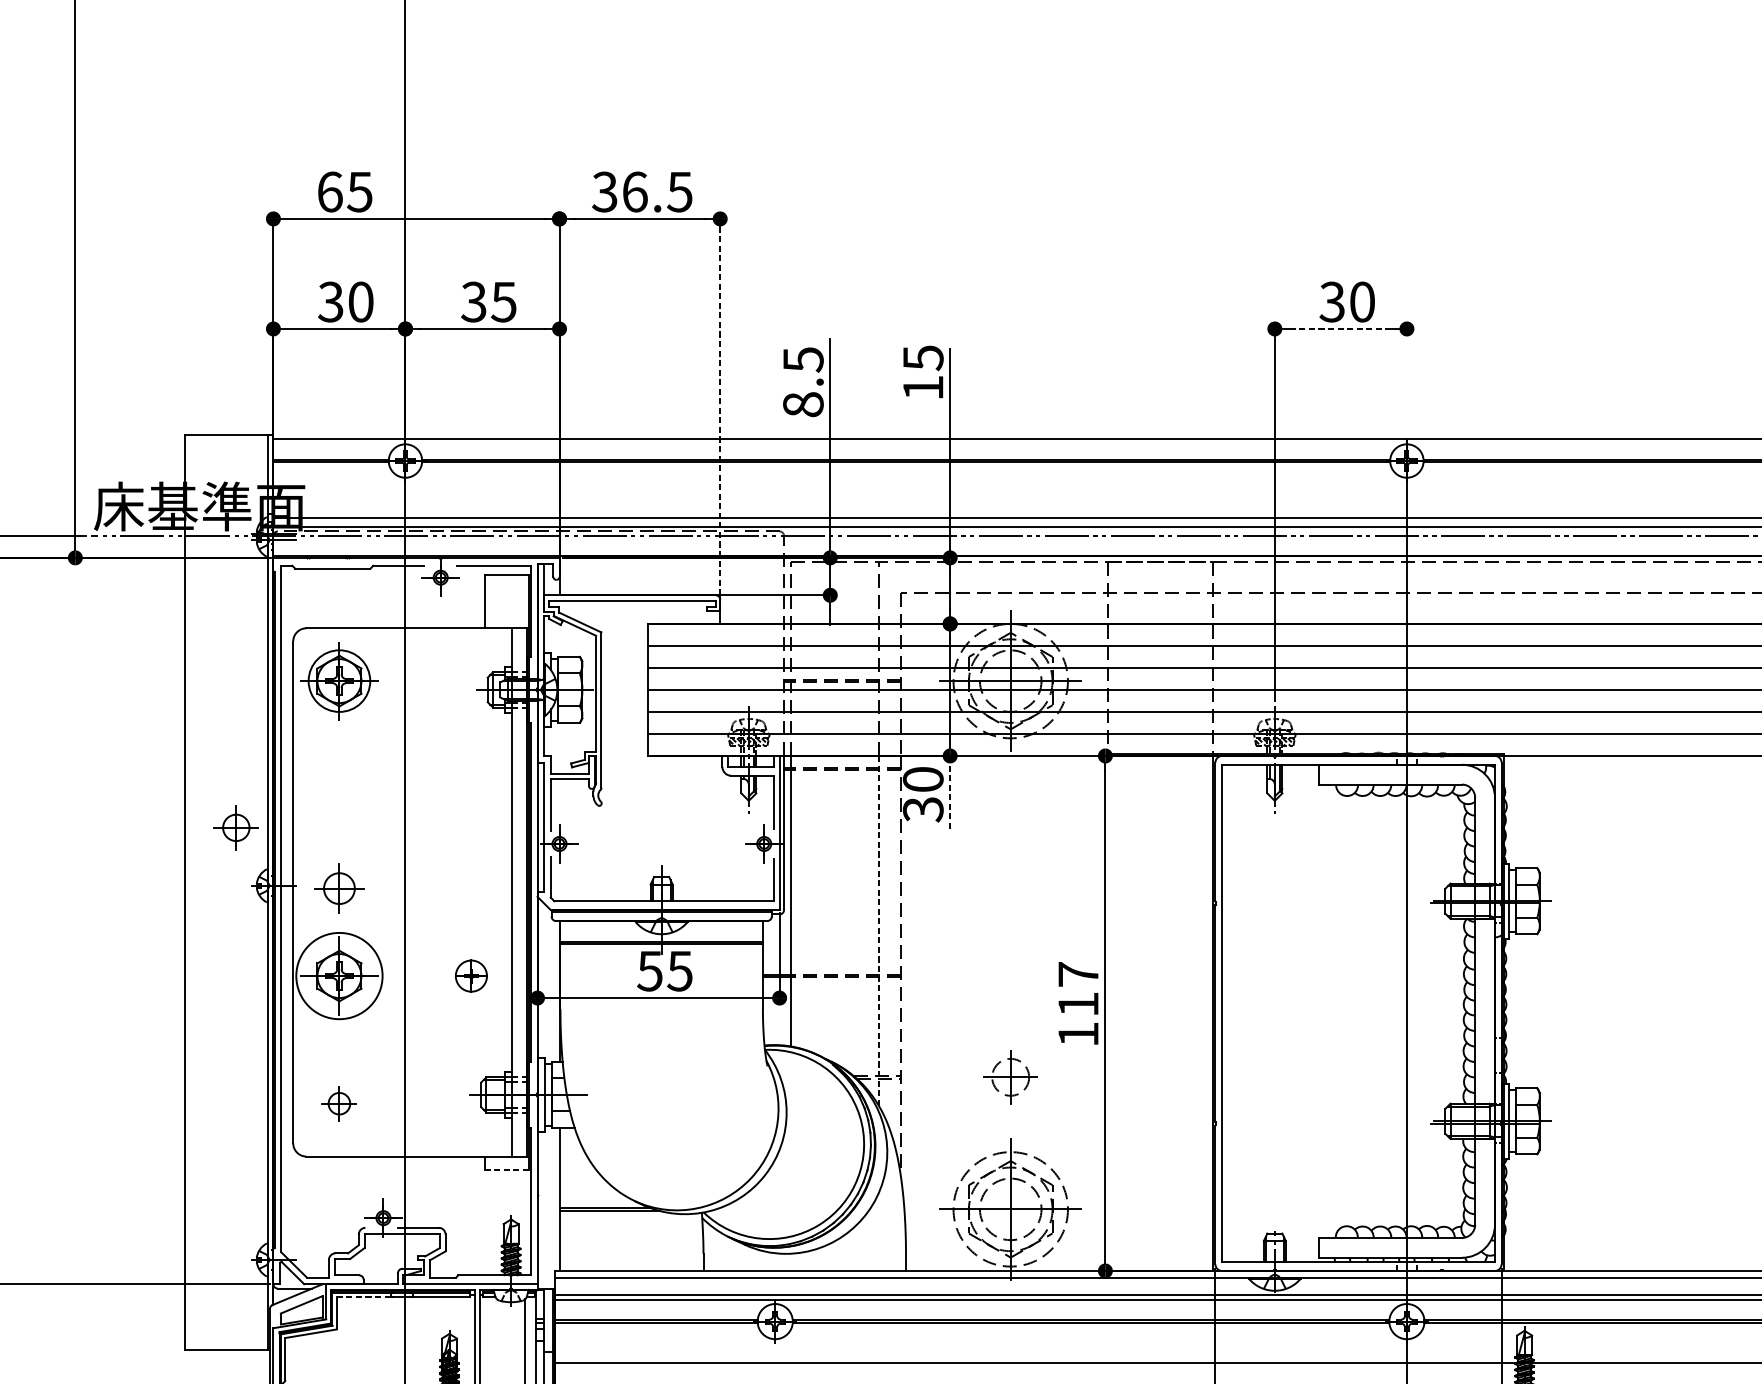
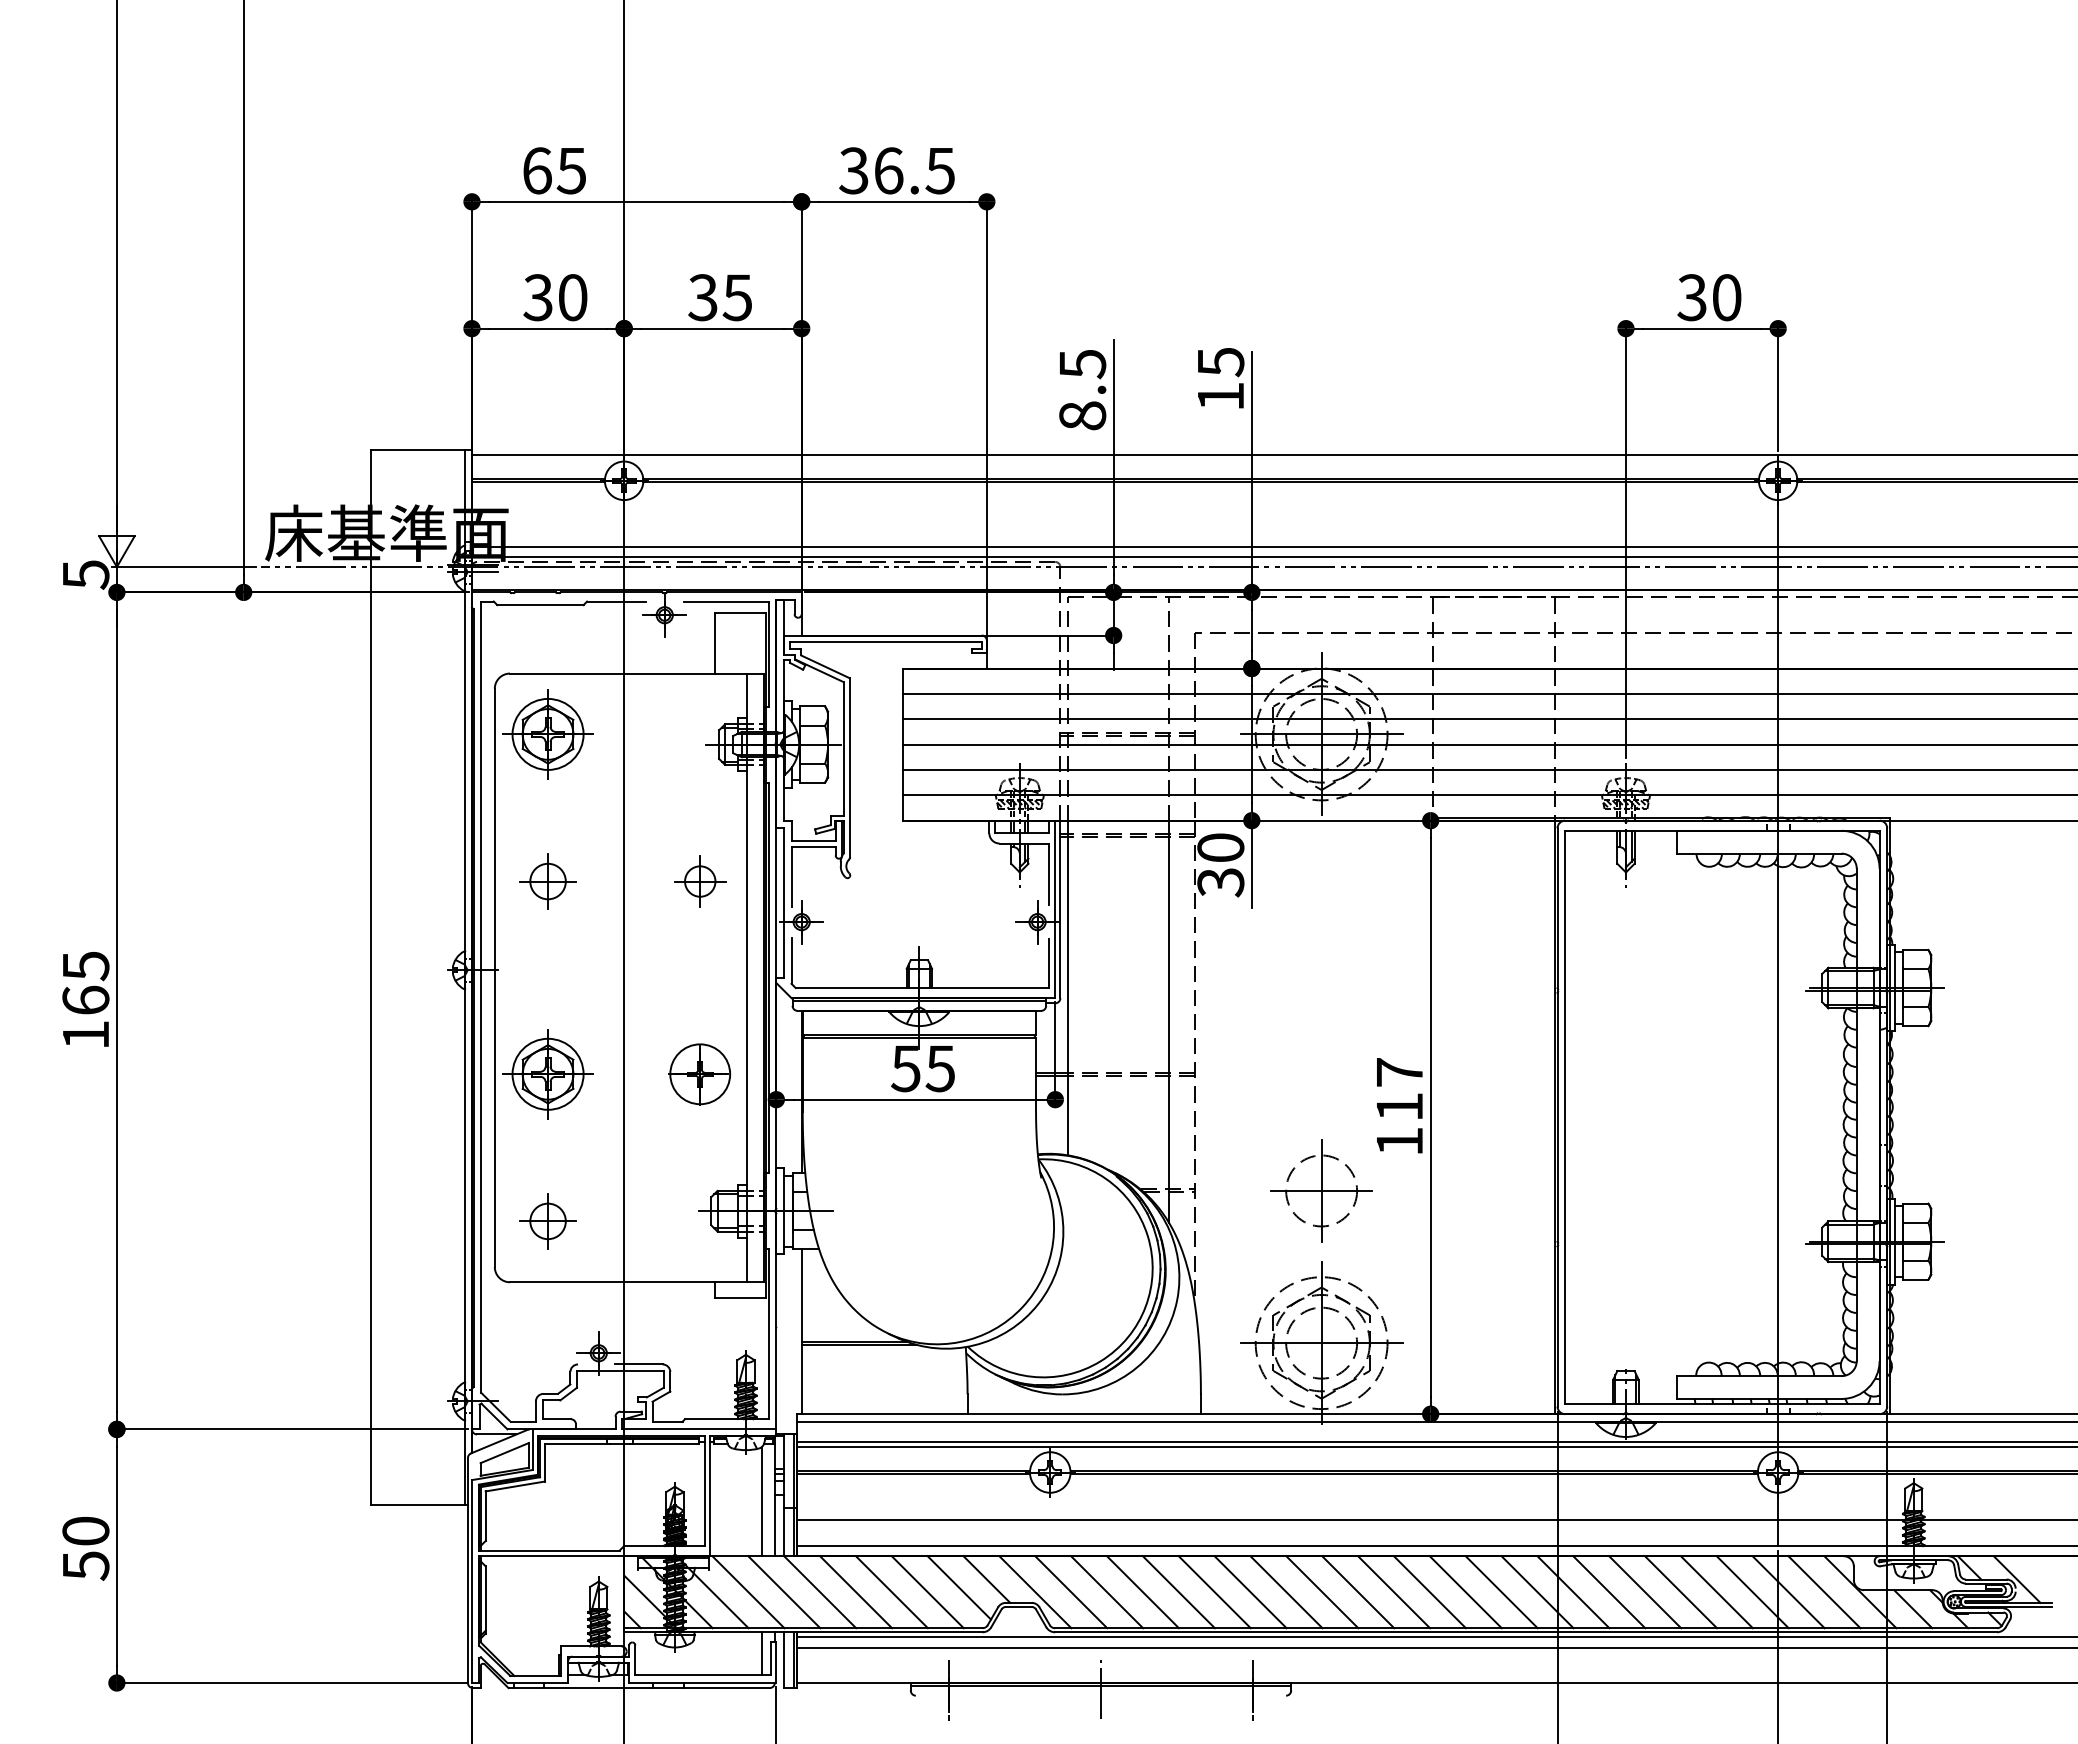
line: (1341, 328) -> (1702, 328), dashed -> solid
line: (1407, 380) -> (1778, 387), added
line: (719, 404) -> (986, 415), dashed -> solid
line: (949, 793) -> (1251, 864), dashed -> solid
part: (236, 827) -> (700, 881), moved
part: (338, 888) -> (547, 881), moved
line: (878, 931) -> (1169, 1022), dashed -> solid
circle: (338, 975) -> (547, 1073), size x0.71
part: (470, 976) -> (699, 1074), size x1.67
part: (1010, 1076) -> (1321, 1190), size x1.67
part: (338, 1103) -> (547, 1221), size x1.43
line: (506, 1169) -> (740, 1297), dashed -> solid
line: (364, 1297) -> (576, 1444), dashed -> solid

